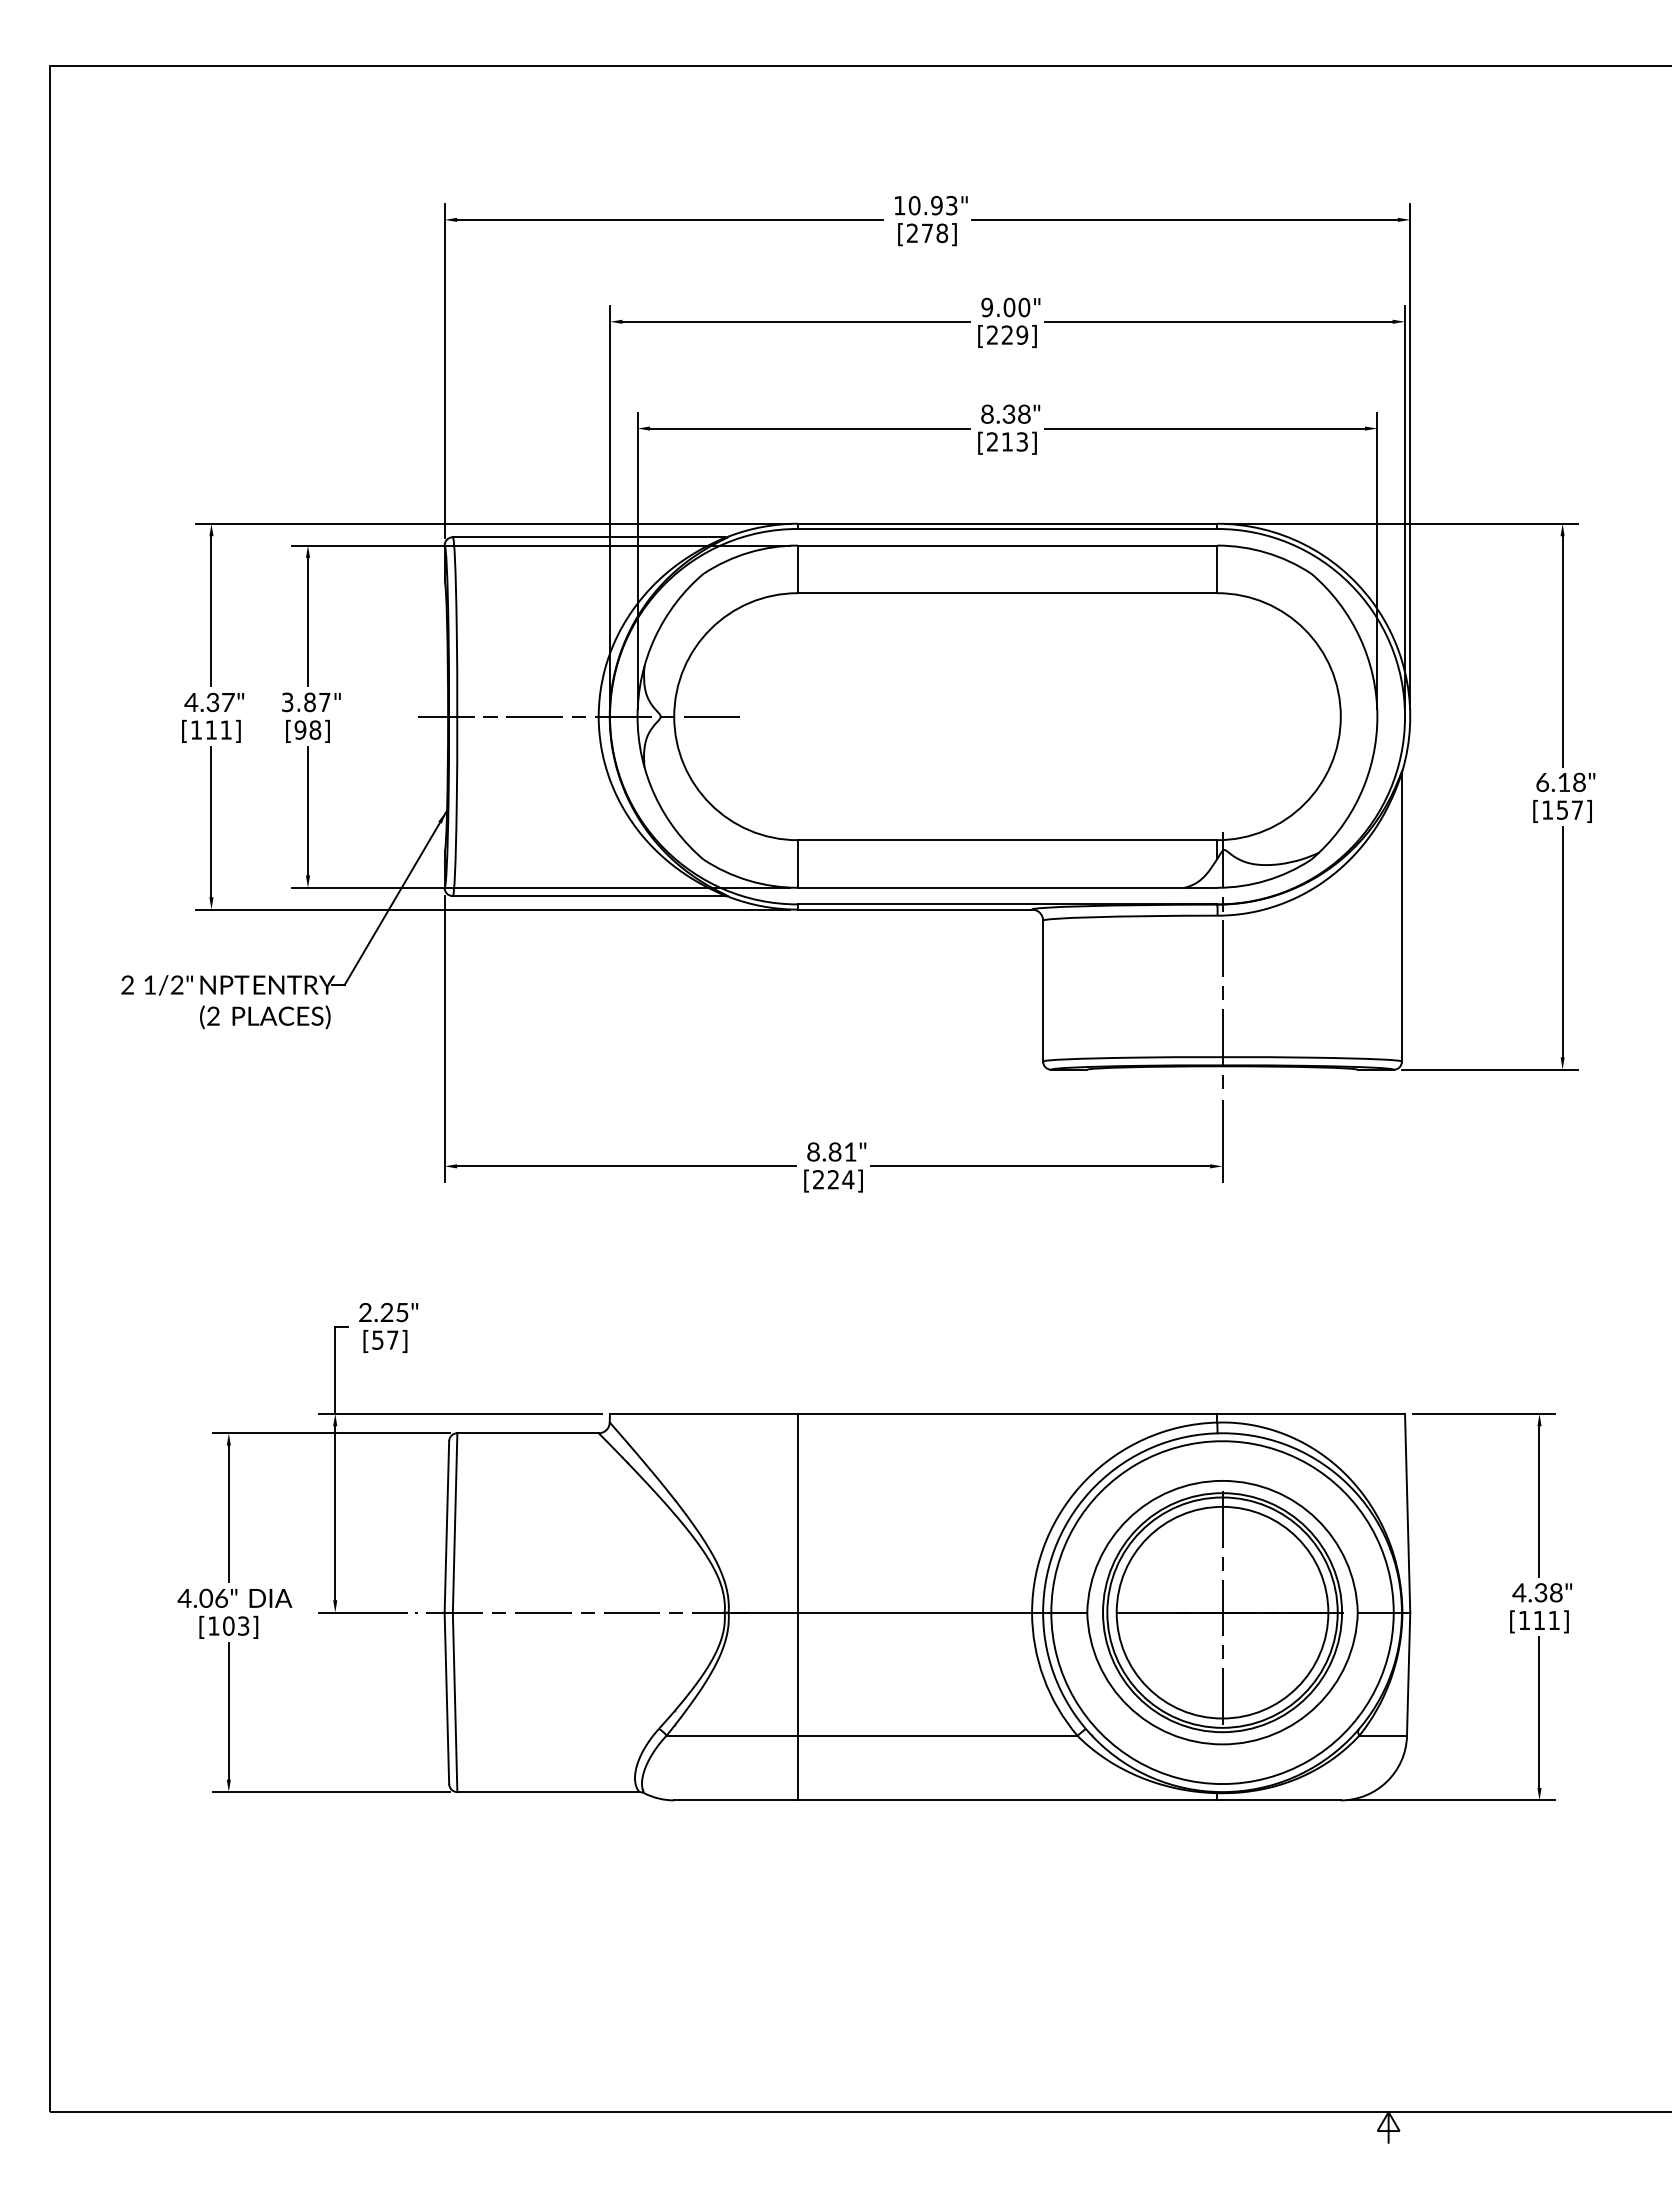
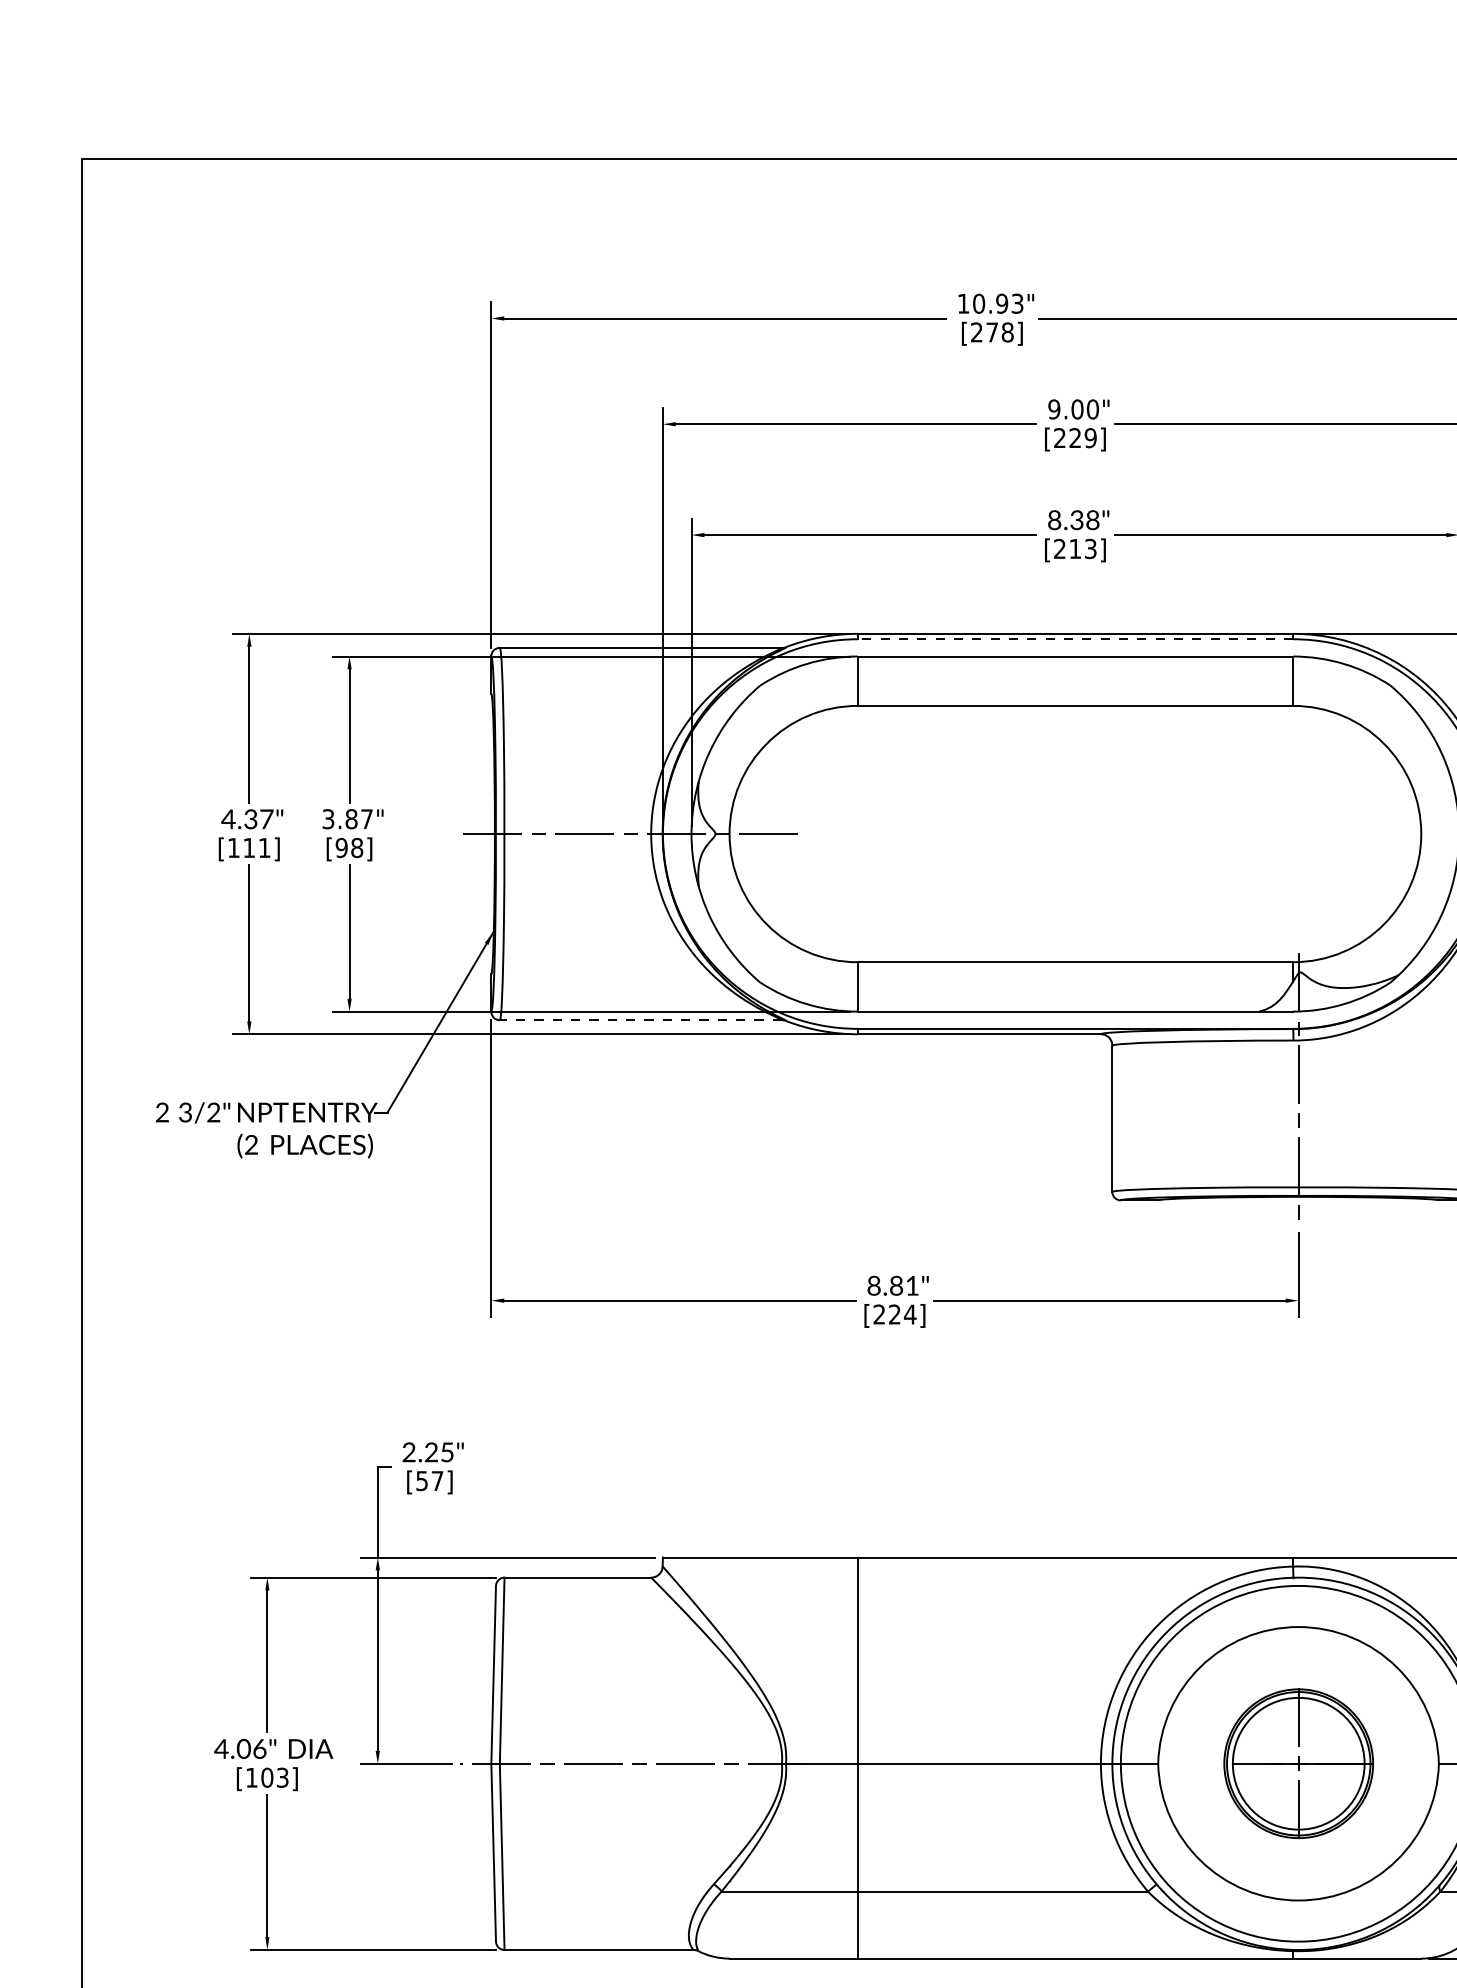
line: (1007, 528) -> (1075, 638), solid -> dashed
line: (588, 896) -> (640, 1020), solid -> dashed
text: (149, 984) -> (185, 1111), 1/2" -> 3/2"
part: (1222, 1612) -> (1298, 1763), size x0.6

